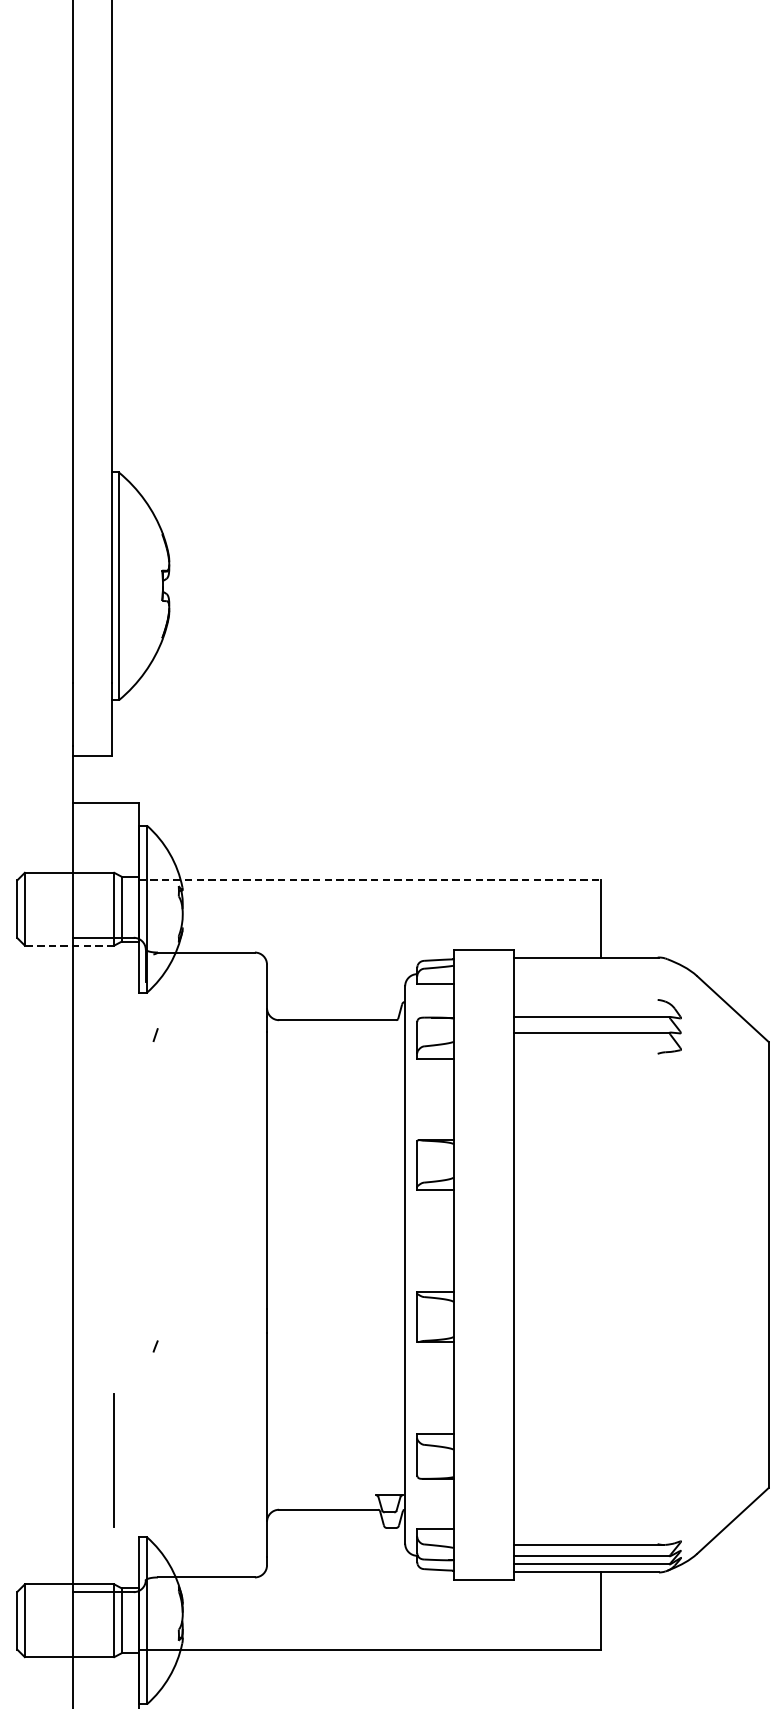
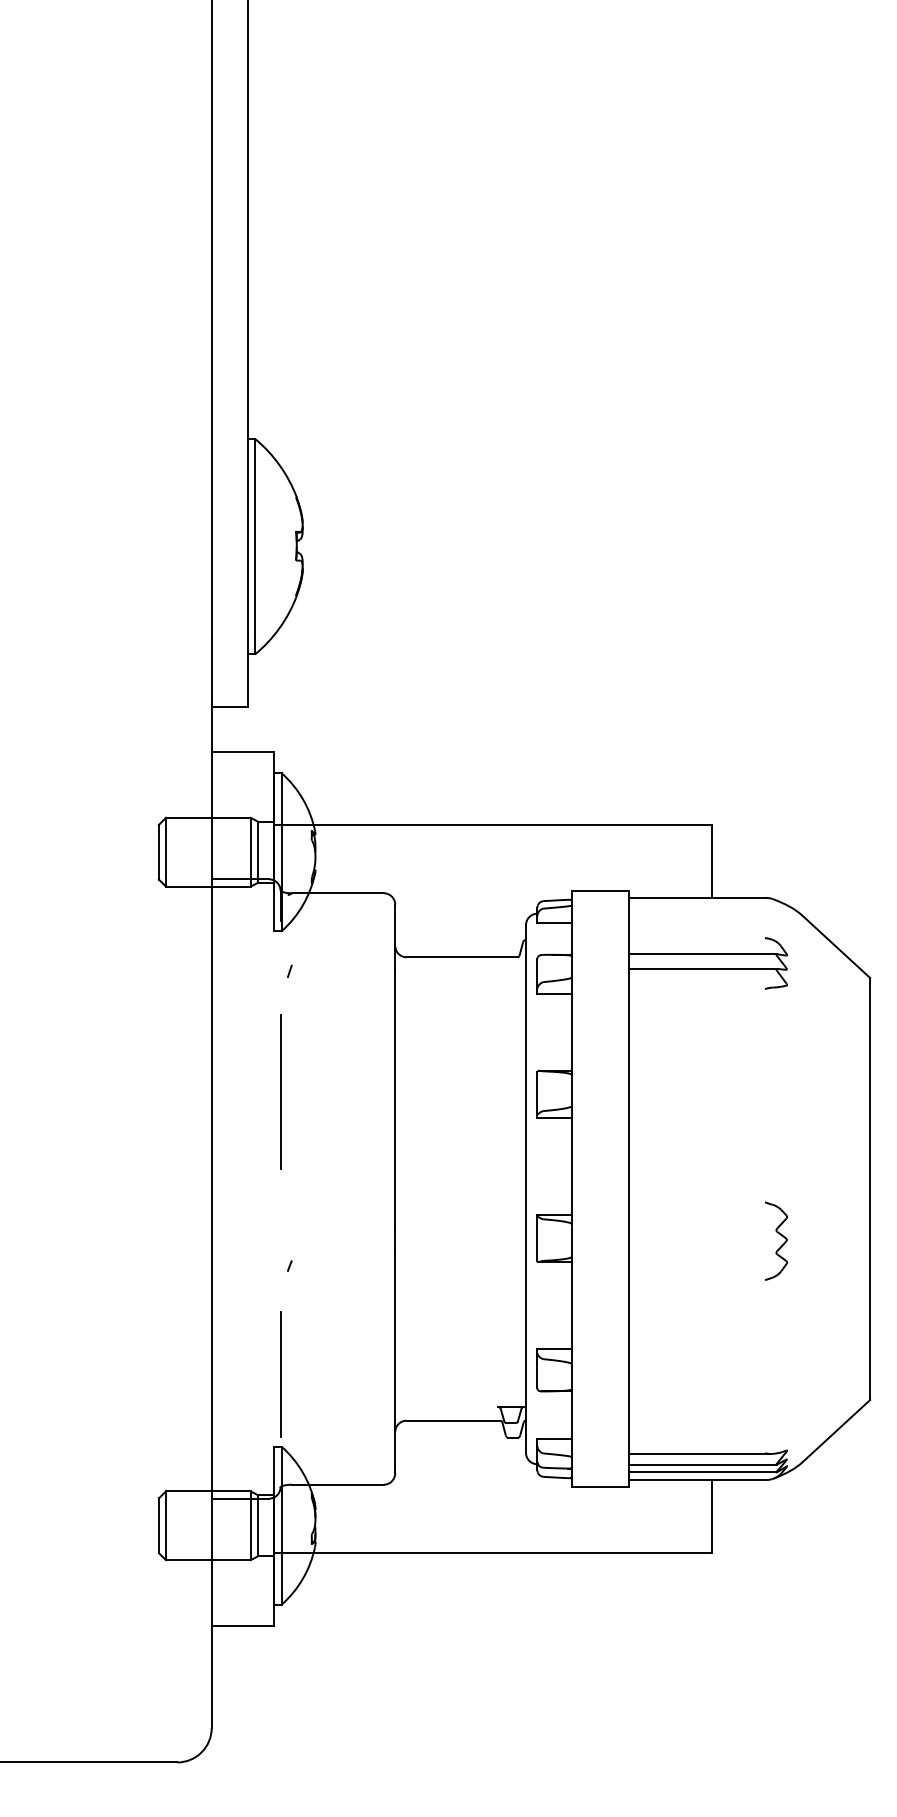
line: (370, 879) -> (493, 824), dashed -> solid
line: (68, 945) -> (207, 886), dashed -> solid
line: (145, 1161) -> (280, 1091), added
part: (674, 1314) -> (780, 1235), added
line: (114, 1460) -> (280, 1374), moved

